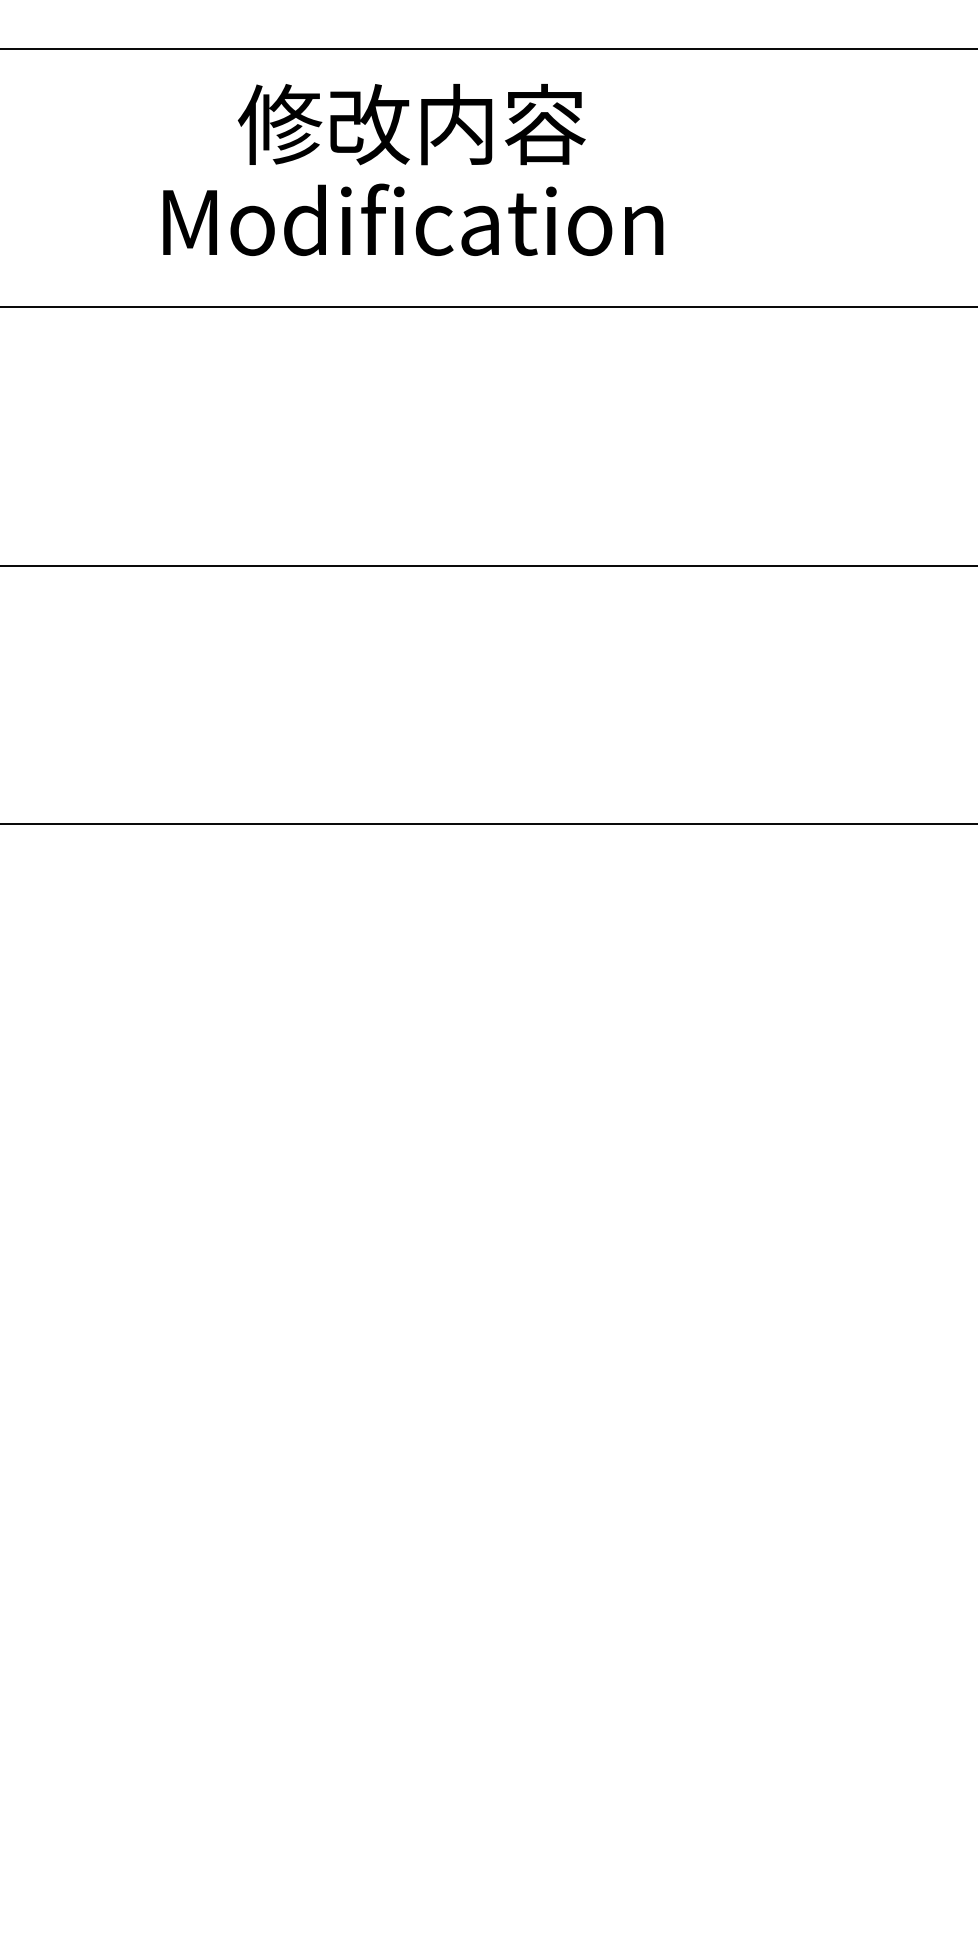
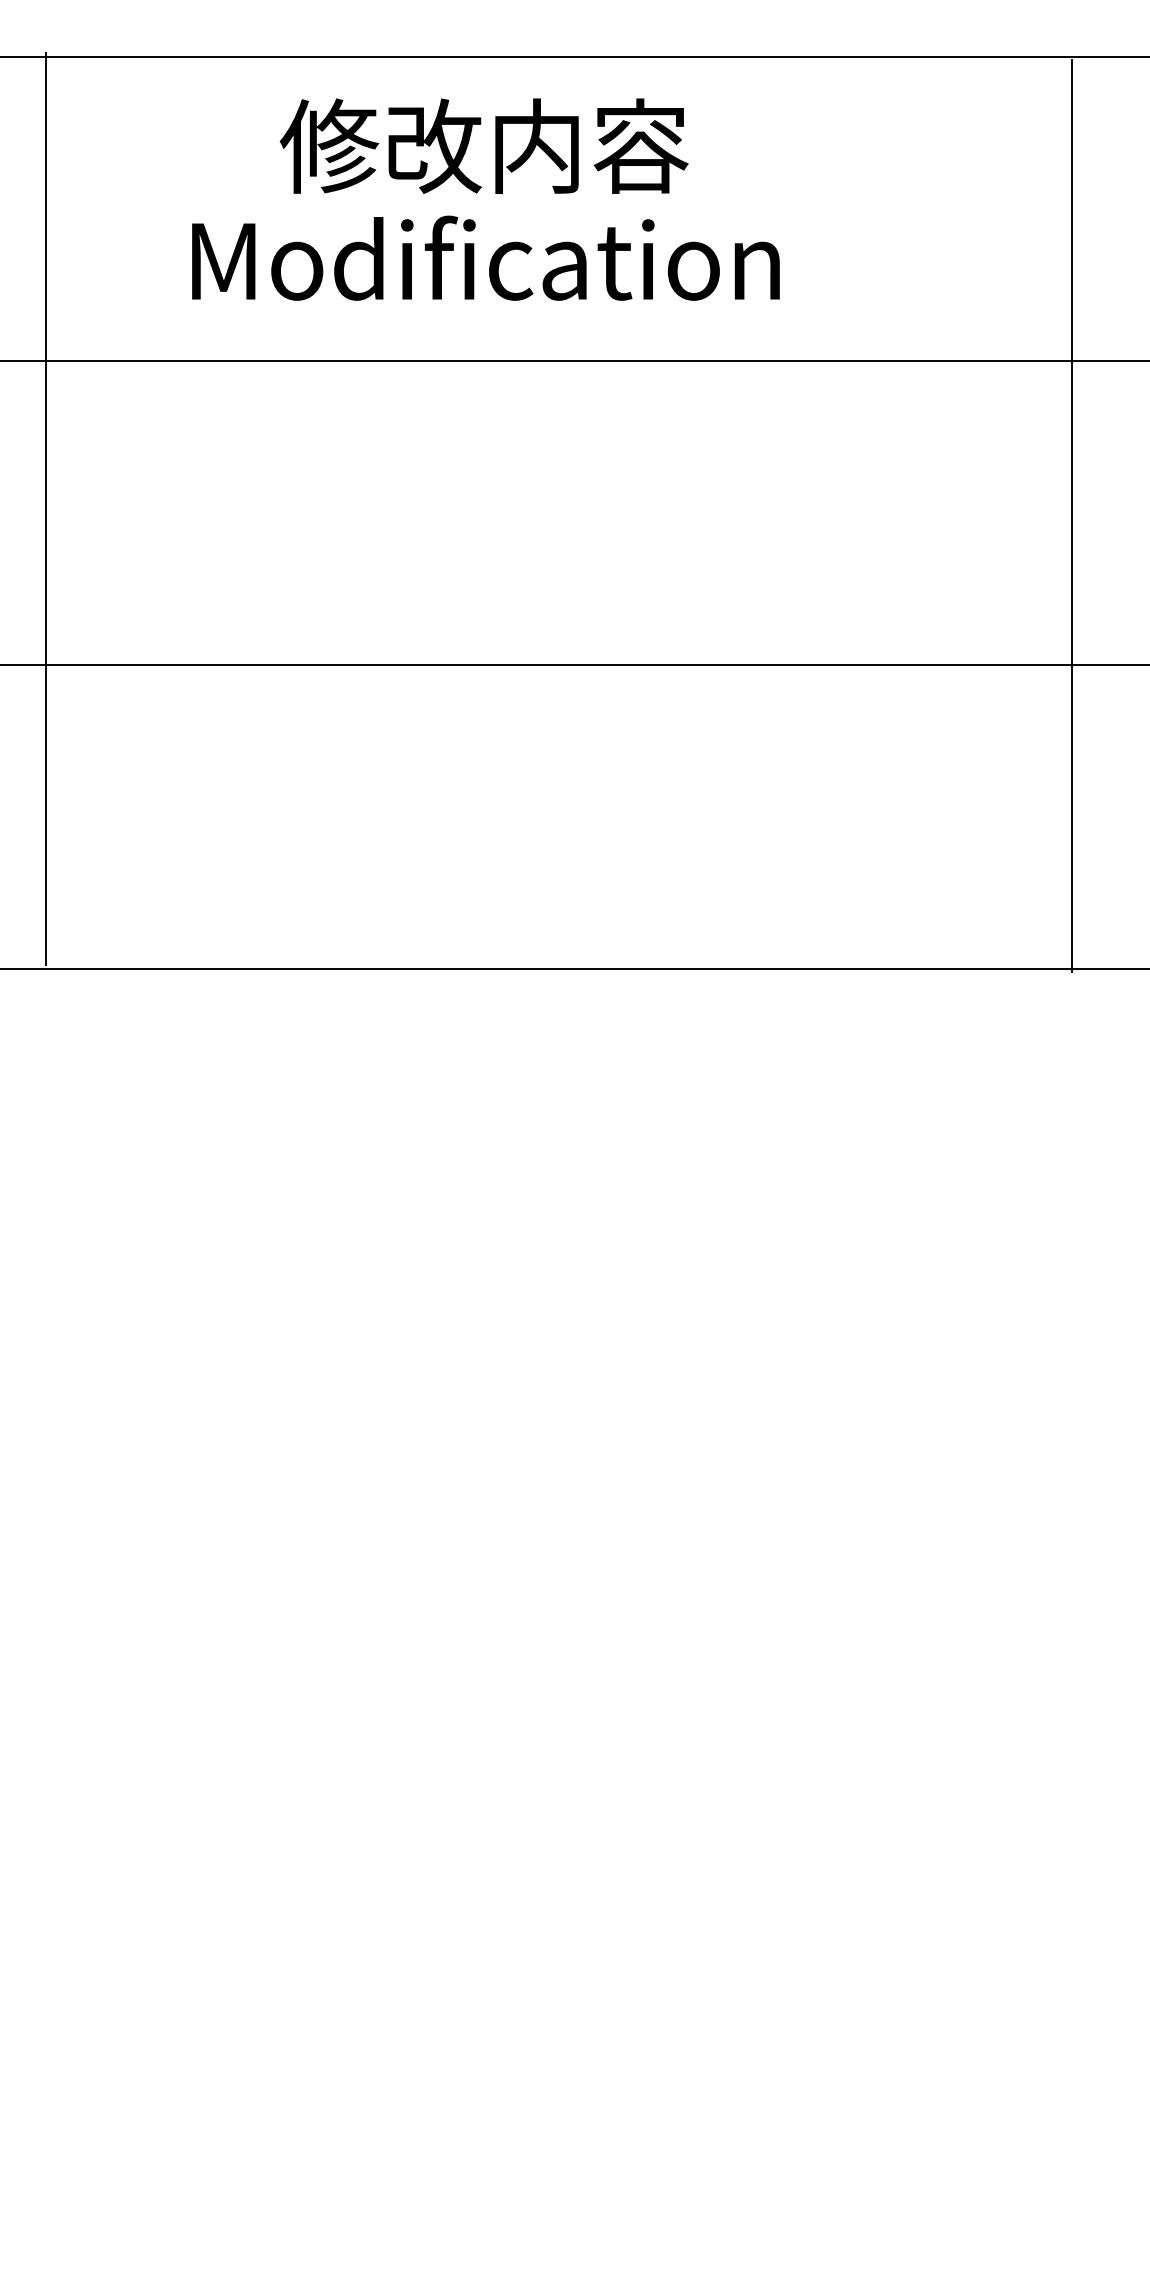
line: (38, 433) -> (45, 509), added
line: (912, 439) -> (1072, 516), added

